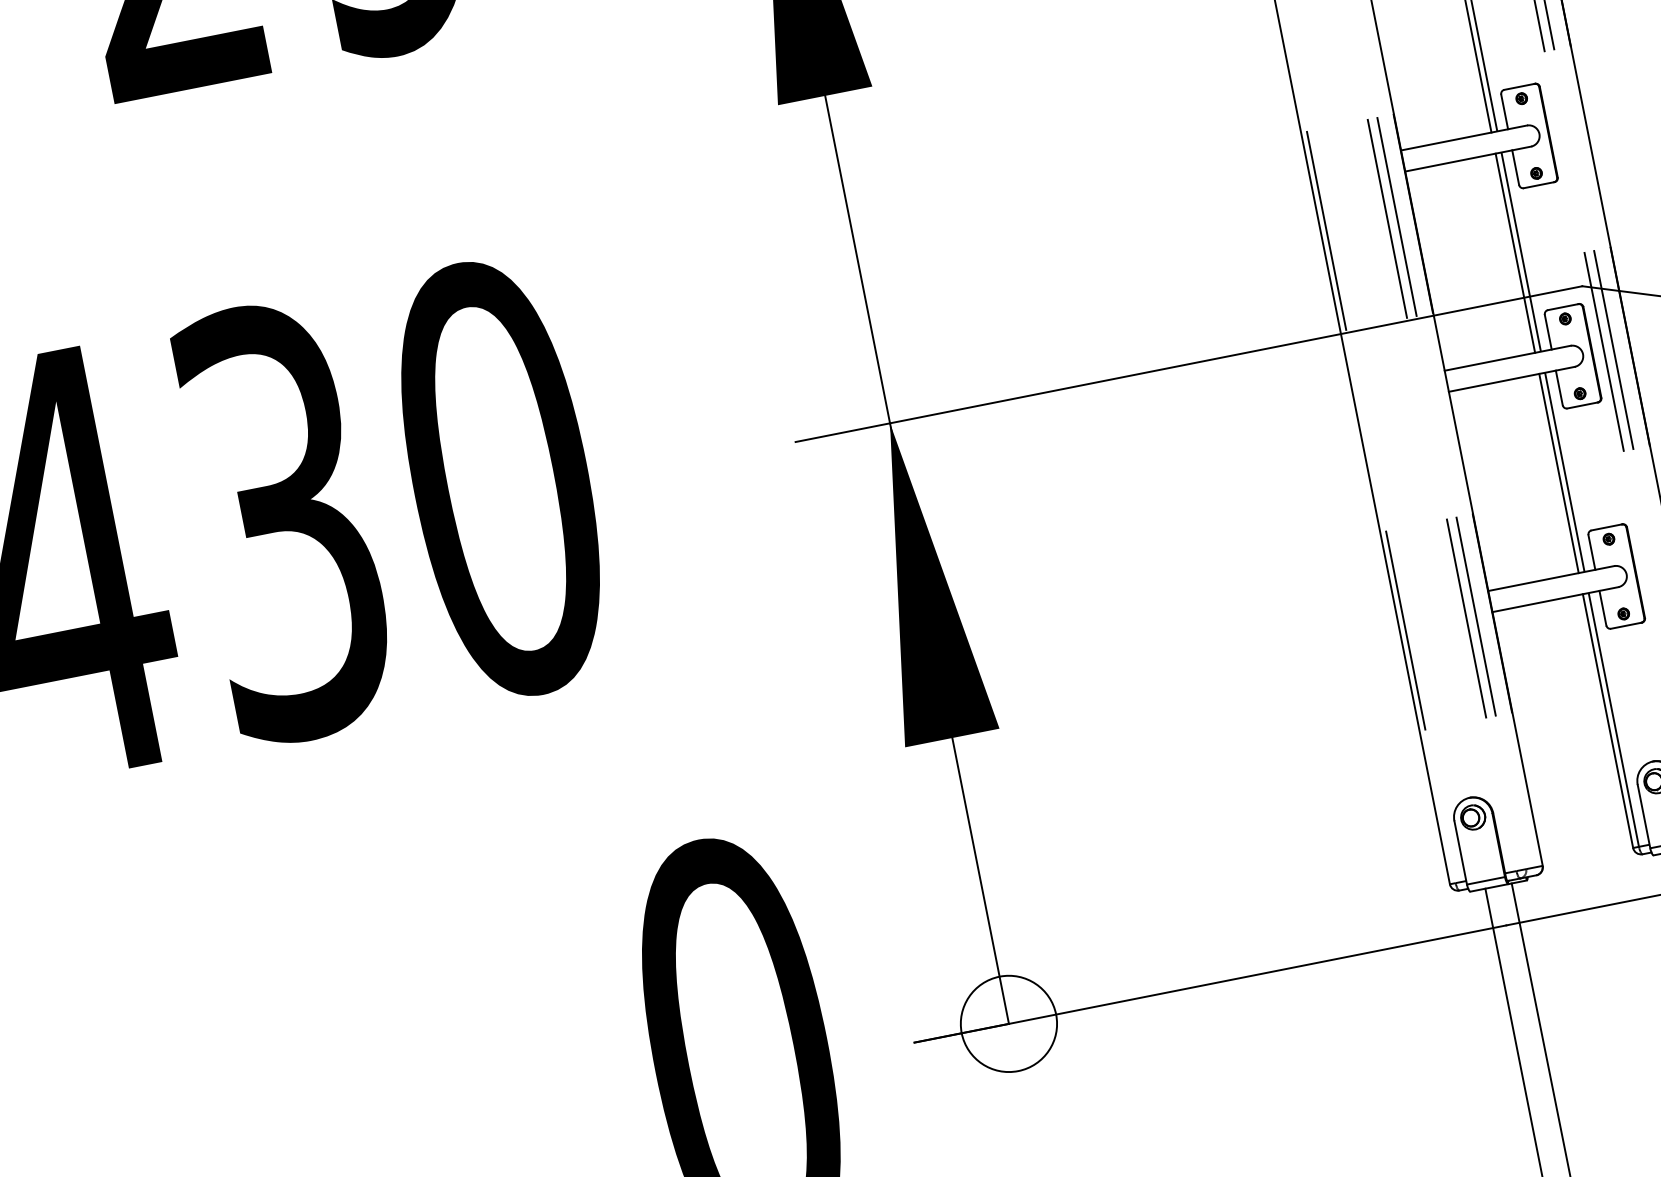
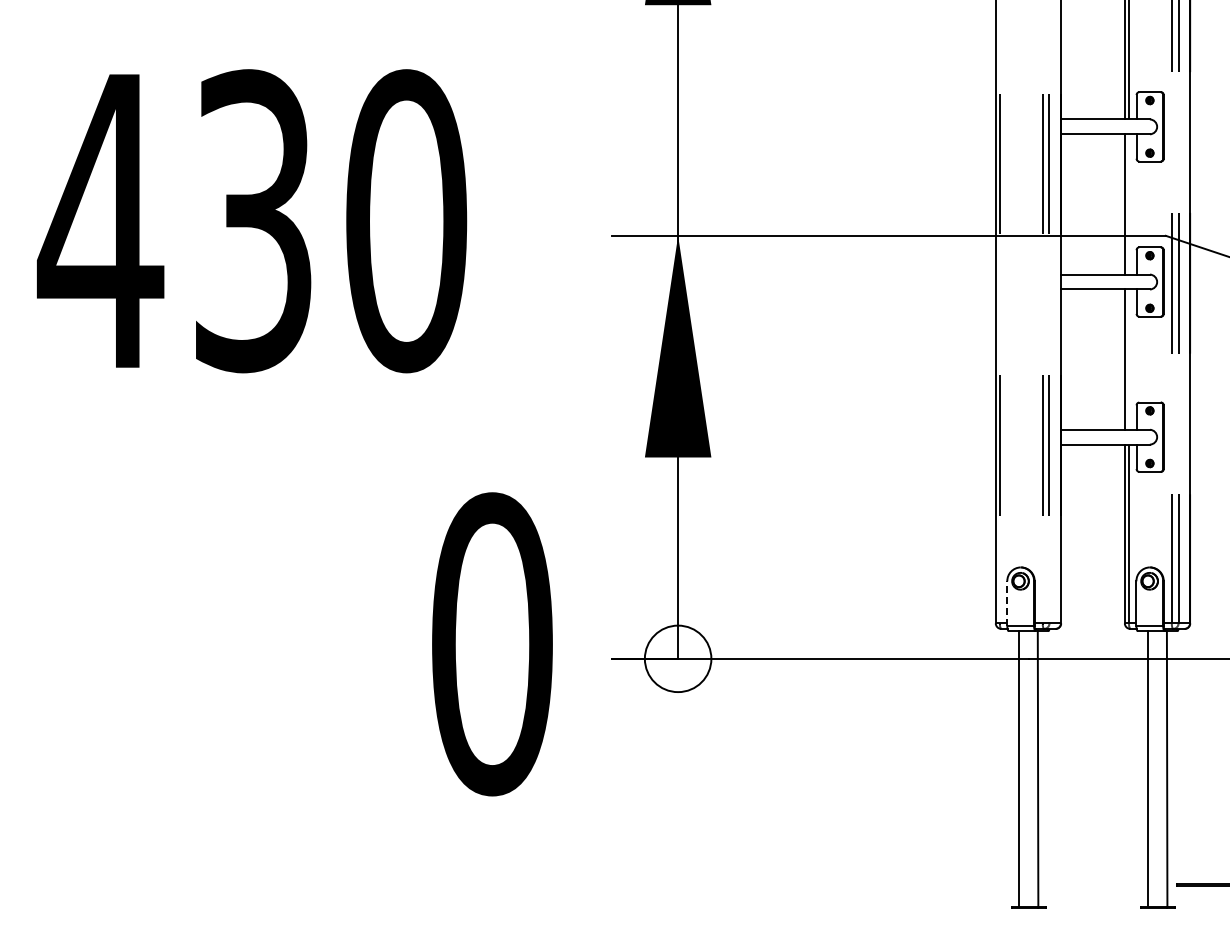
line: (1520, 252) -> (1128, 204), removed
line: (1564, 472) -> (1128, 359), removed
line: (1460, 852) -> (1007, 603), solid -> dashed

